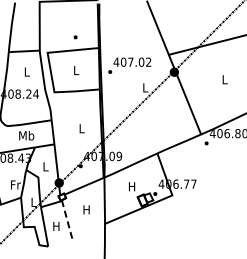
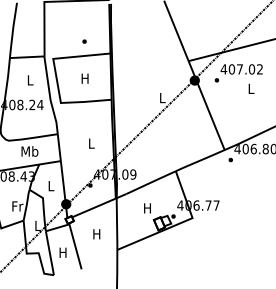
text: (129, 65) -> (238, 73), moved
text: (76, 70) -> (85, 78), L -> H
line: (67, 222) -> (75, 248), dashed -> solid

